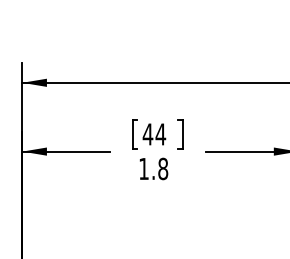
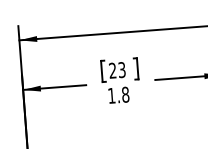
text: (154, 134) -> (117, 70), 44 -> 23

